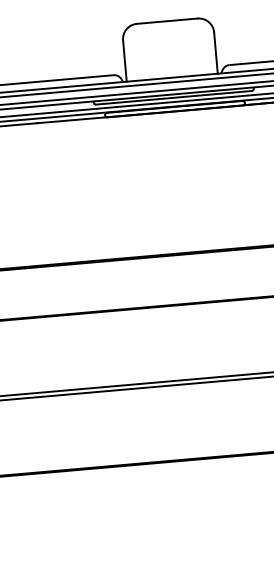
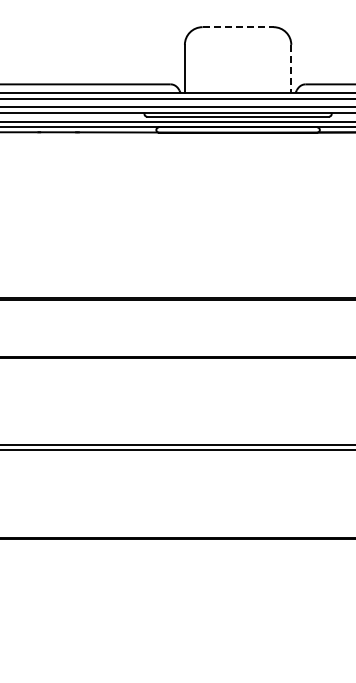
line: (167, 21) -> (238, 27), solid -> dashed
line: (216, 53) -> (291, 69), solid -> dashed

